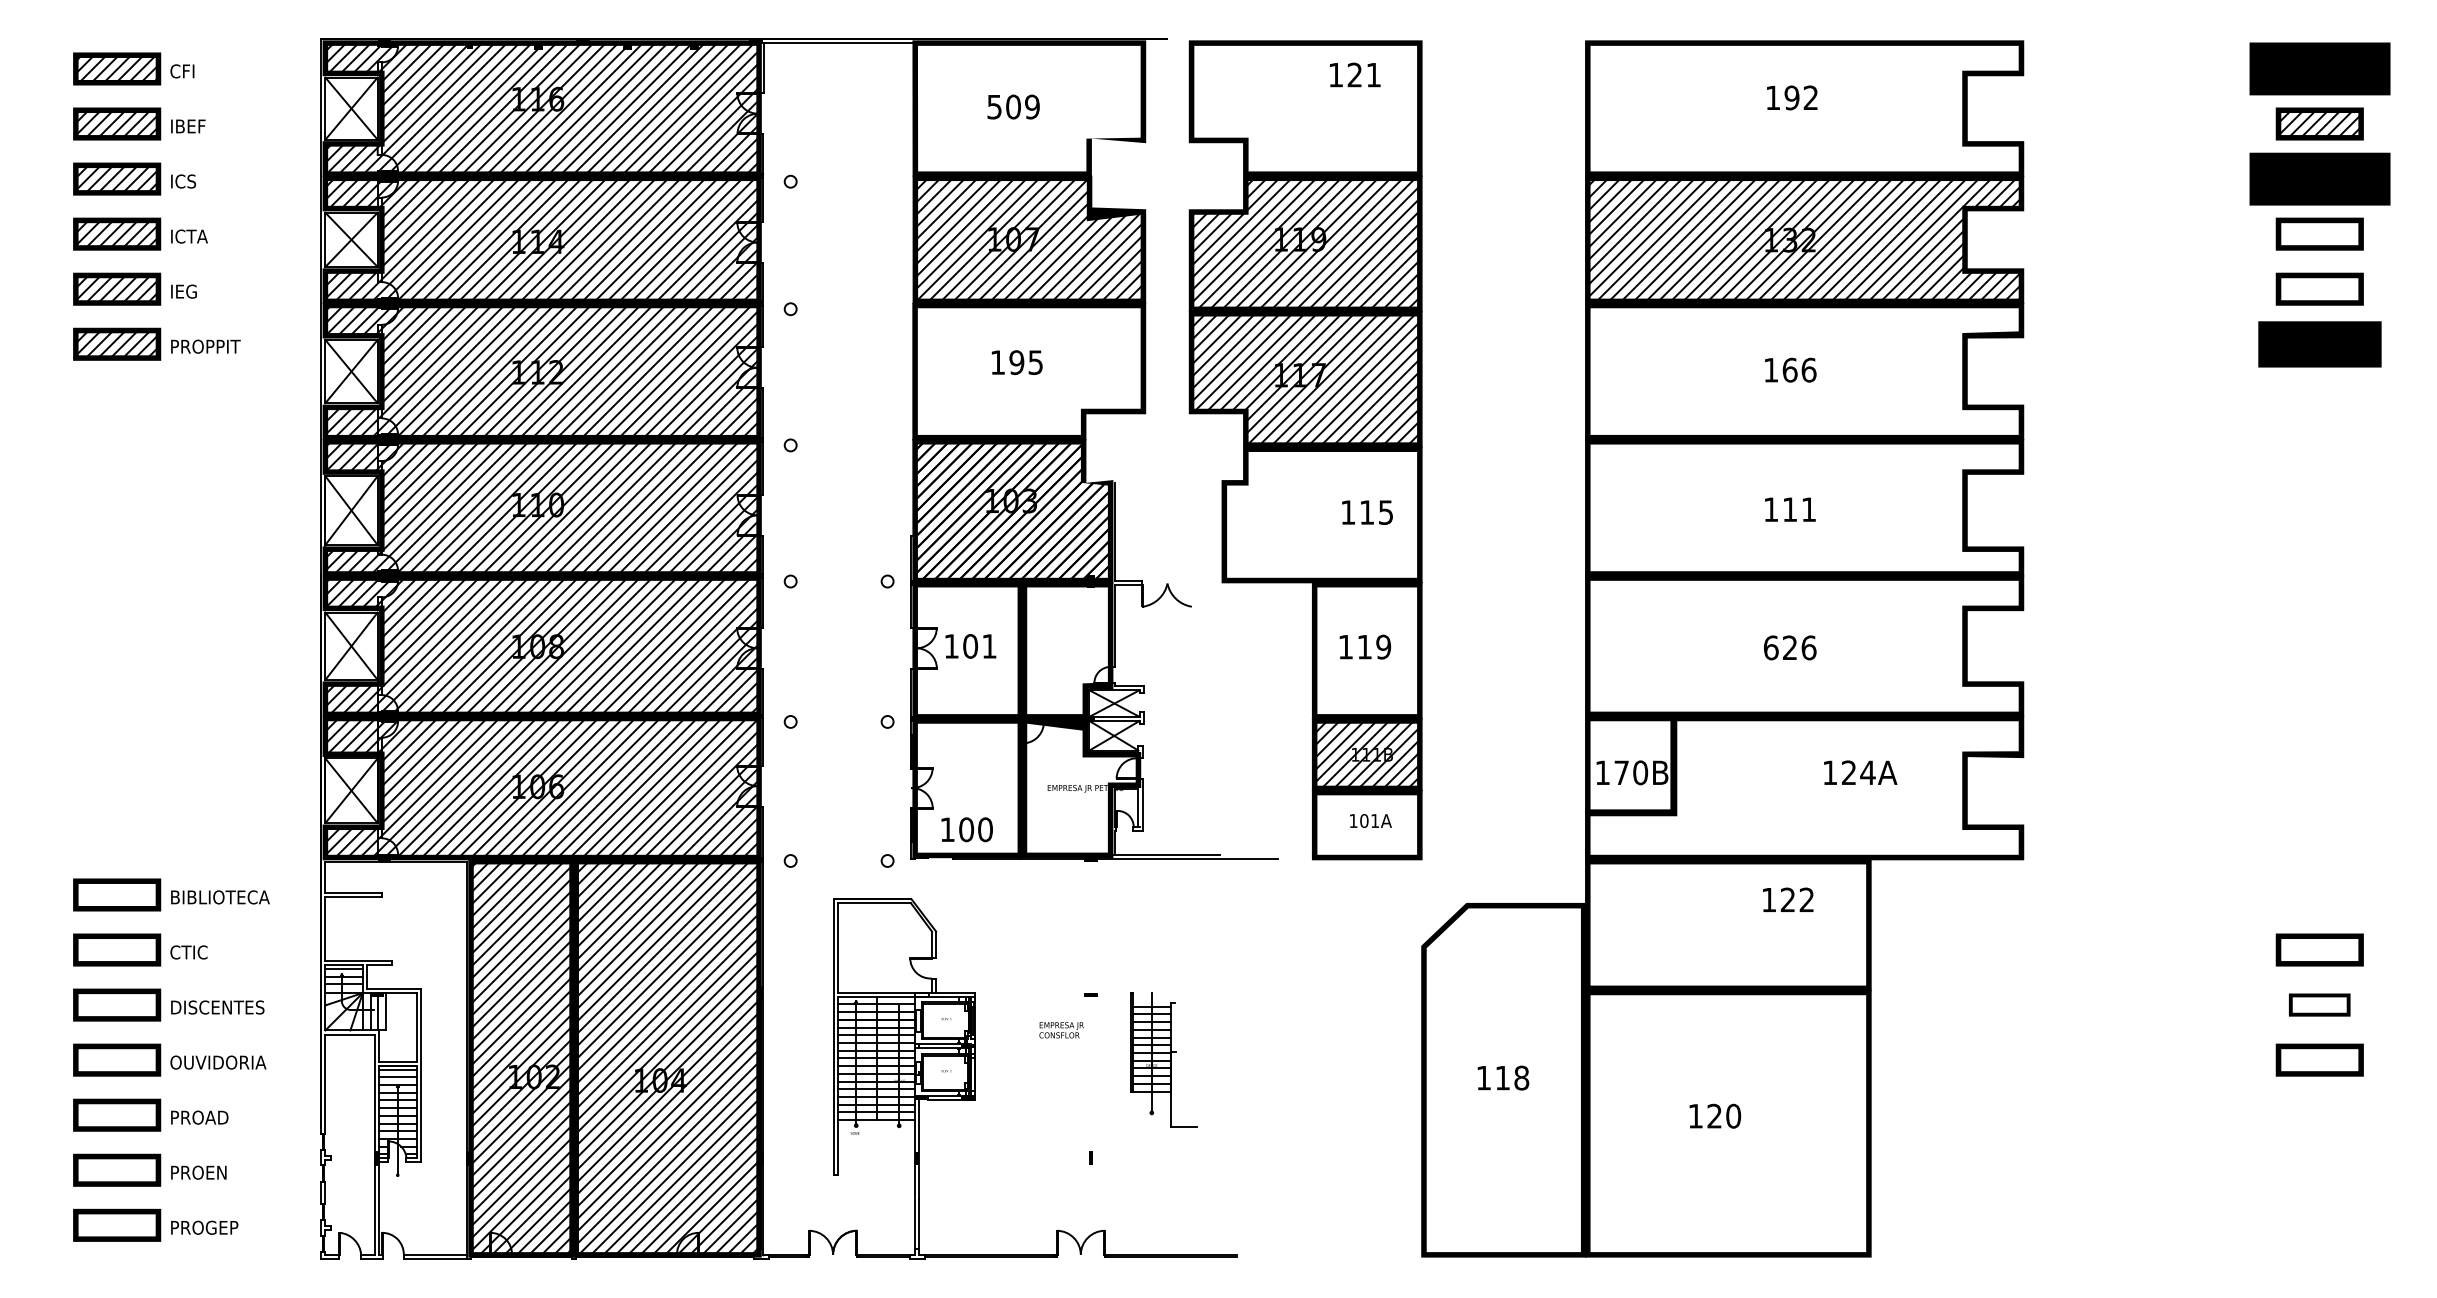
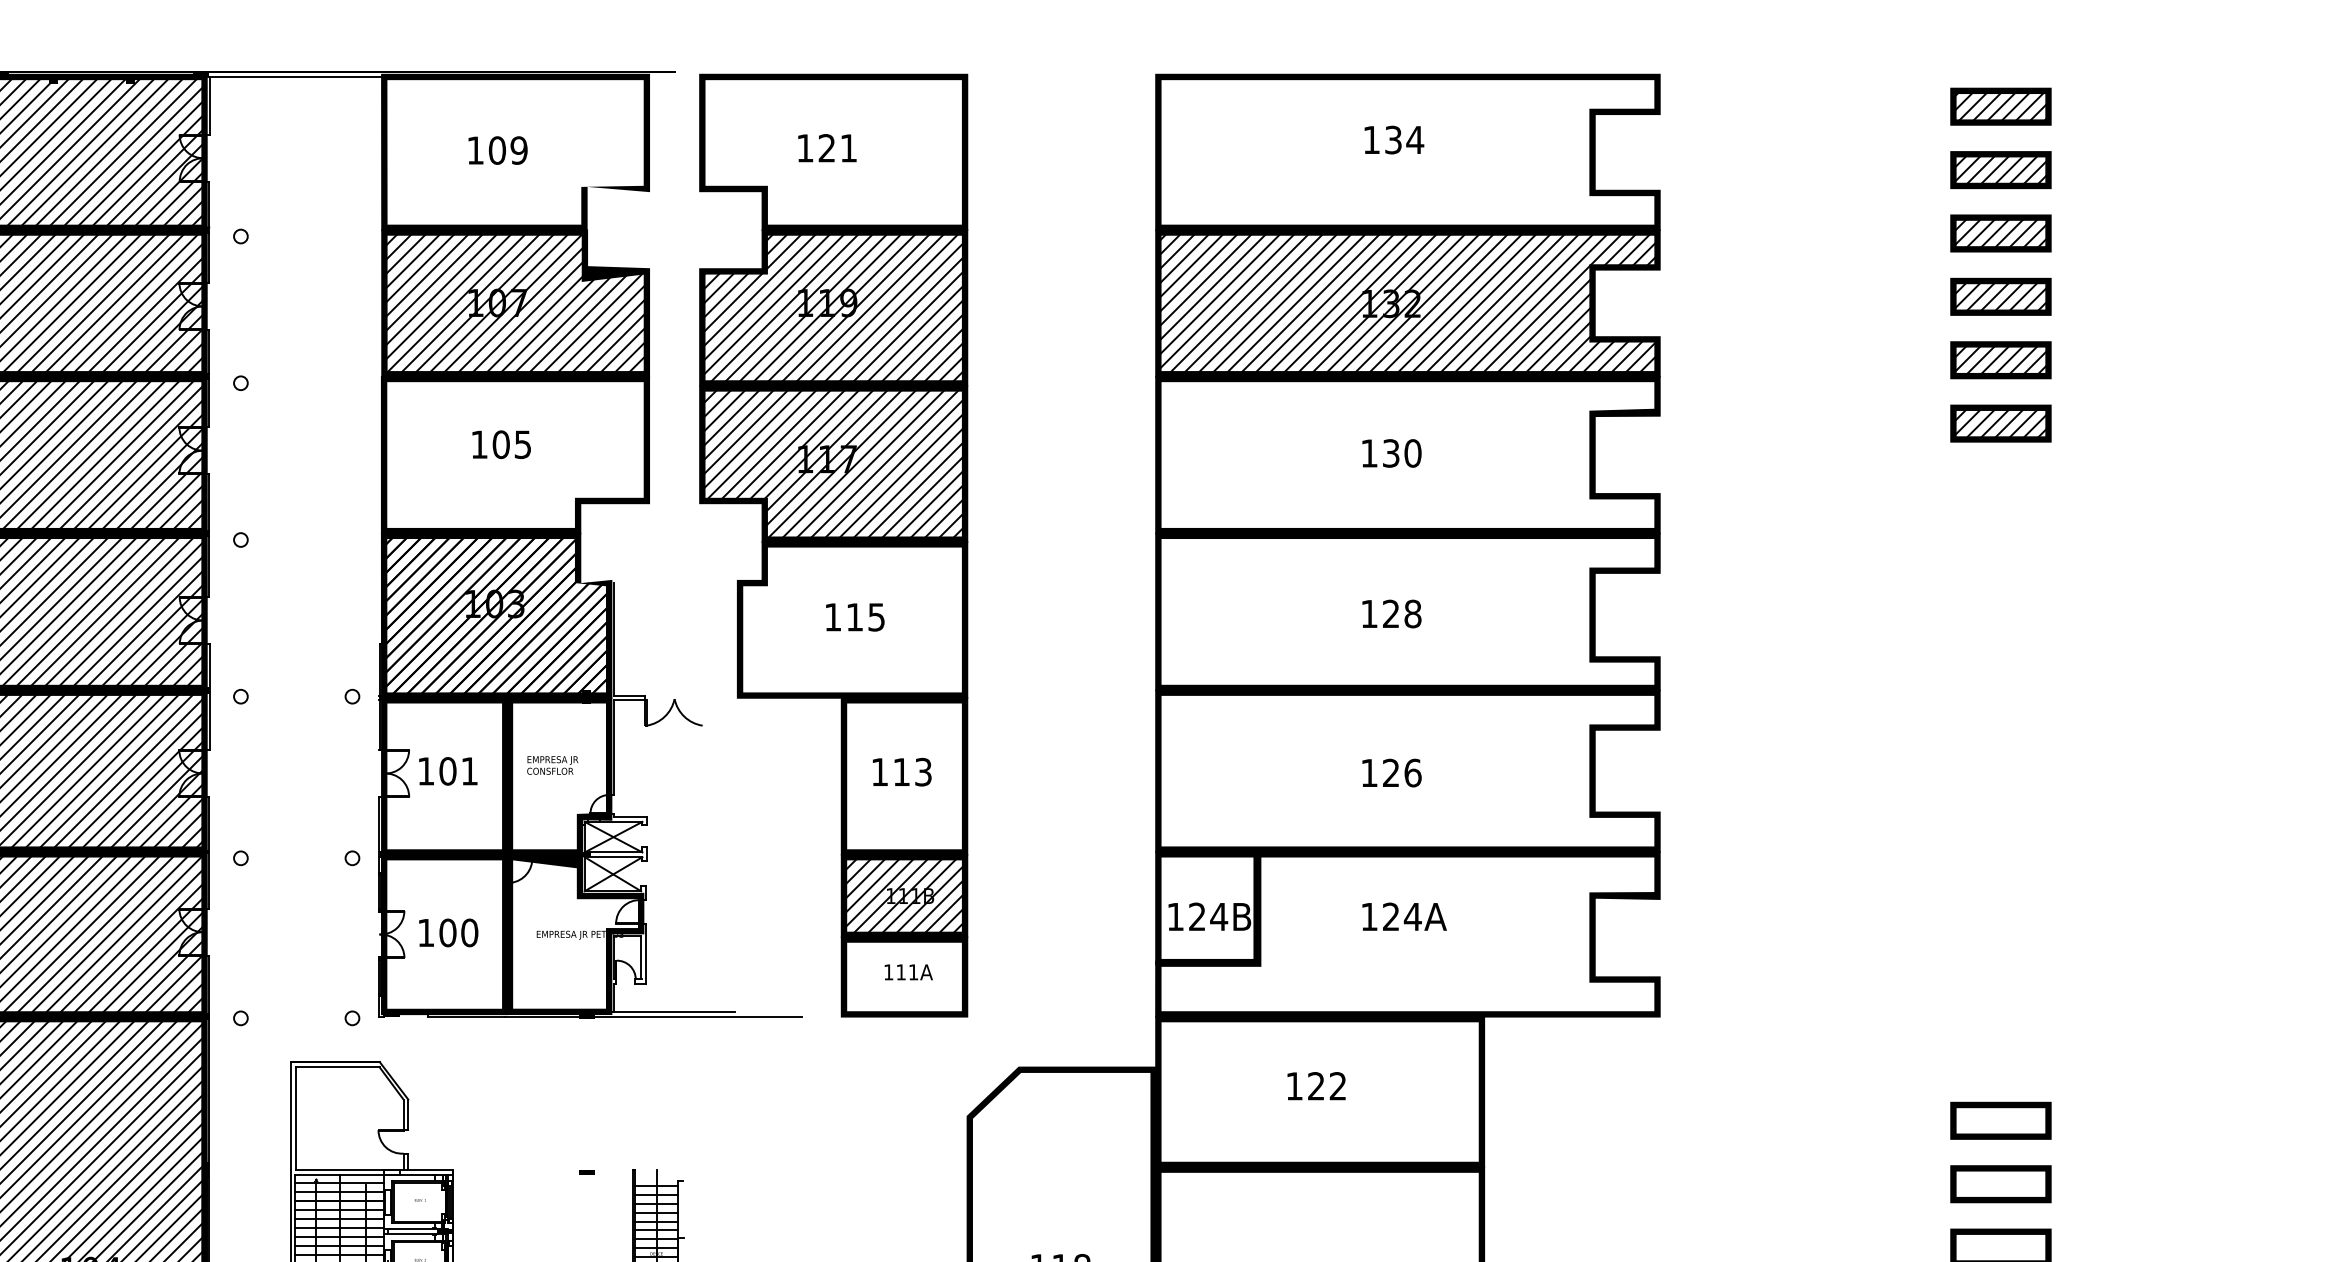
part: (2319, 68) -> (2000, 106), size x0.62
text: (1355, 74) -> (827, 147), moved
text: (1801, 97) -> (1404, 139), 192 -> 134
text: (994, 107) -> (475, 151), 509 -> 109
part: (2319, 178) -> (2000, 232), size x0.62
hatch: (2319, 233) -> (2000, 296), added
hatch: (2319, 289) -> (2000, 360), added
part: (2319, 343) -> (2000, 422), size x0.71
text: (1016, 362) -> (500, 444), 195 -> 105
text: (1799, 369) -> (1402, 452), 166 -> 130
text: (1799, 509) -> (1402, 613), 111 -> 128
text: (1367, 512) -> (855, 617), moved
text: (1383, 646) -> (923, 771), 119 -> 113
text: (1771, 647) -> (1369, 772), 626 -> 126
text: (1631, 772) -> (1208, 916), 170B -> 124B
text: (1860, 772) -> (1404, 916), moved
text: (1364, 821) -> (901, 972), 101A -> 111A
text: (966, 829) -> (447, 932), moved
text: (1788, 899) -> (1316, 1085), moved
part: (2319, 1004) -> (2000, 1183), size x1.43
text: (1061, 1030) -> (552, 765), moved

